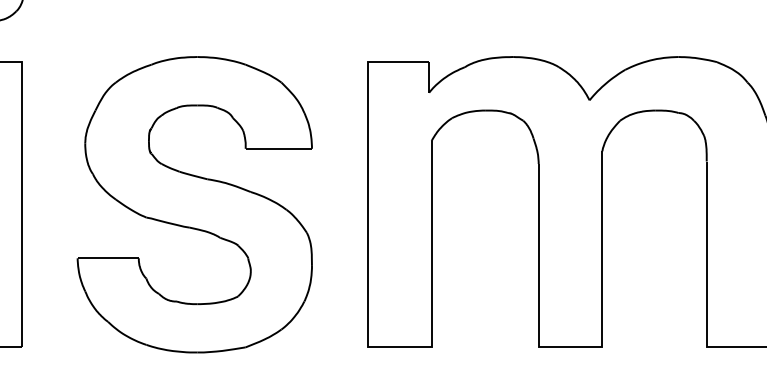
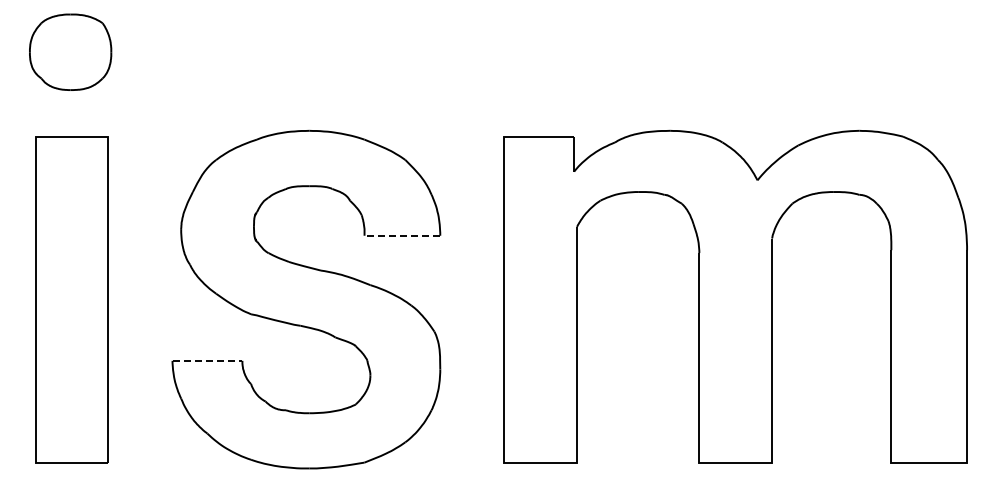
line: (278, 148) -> (402, 235), solid -> dashed
line: (108, 258) -> (207, 360), solid -> dashed

